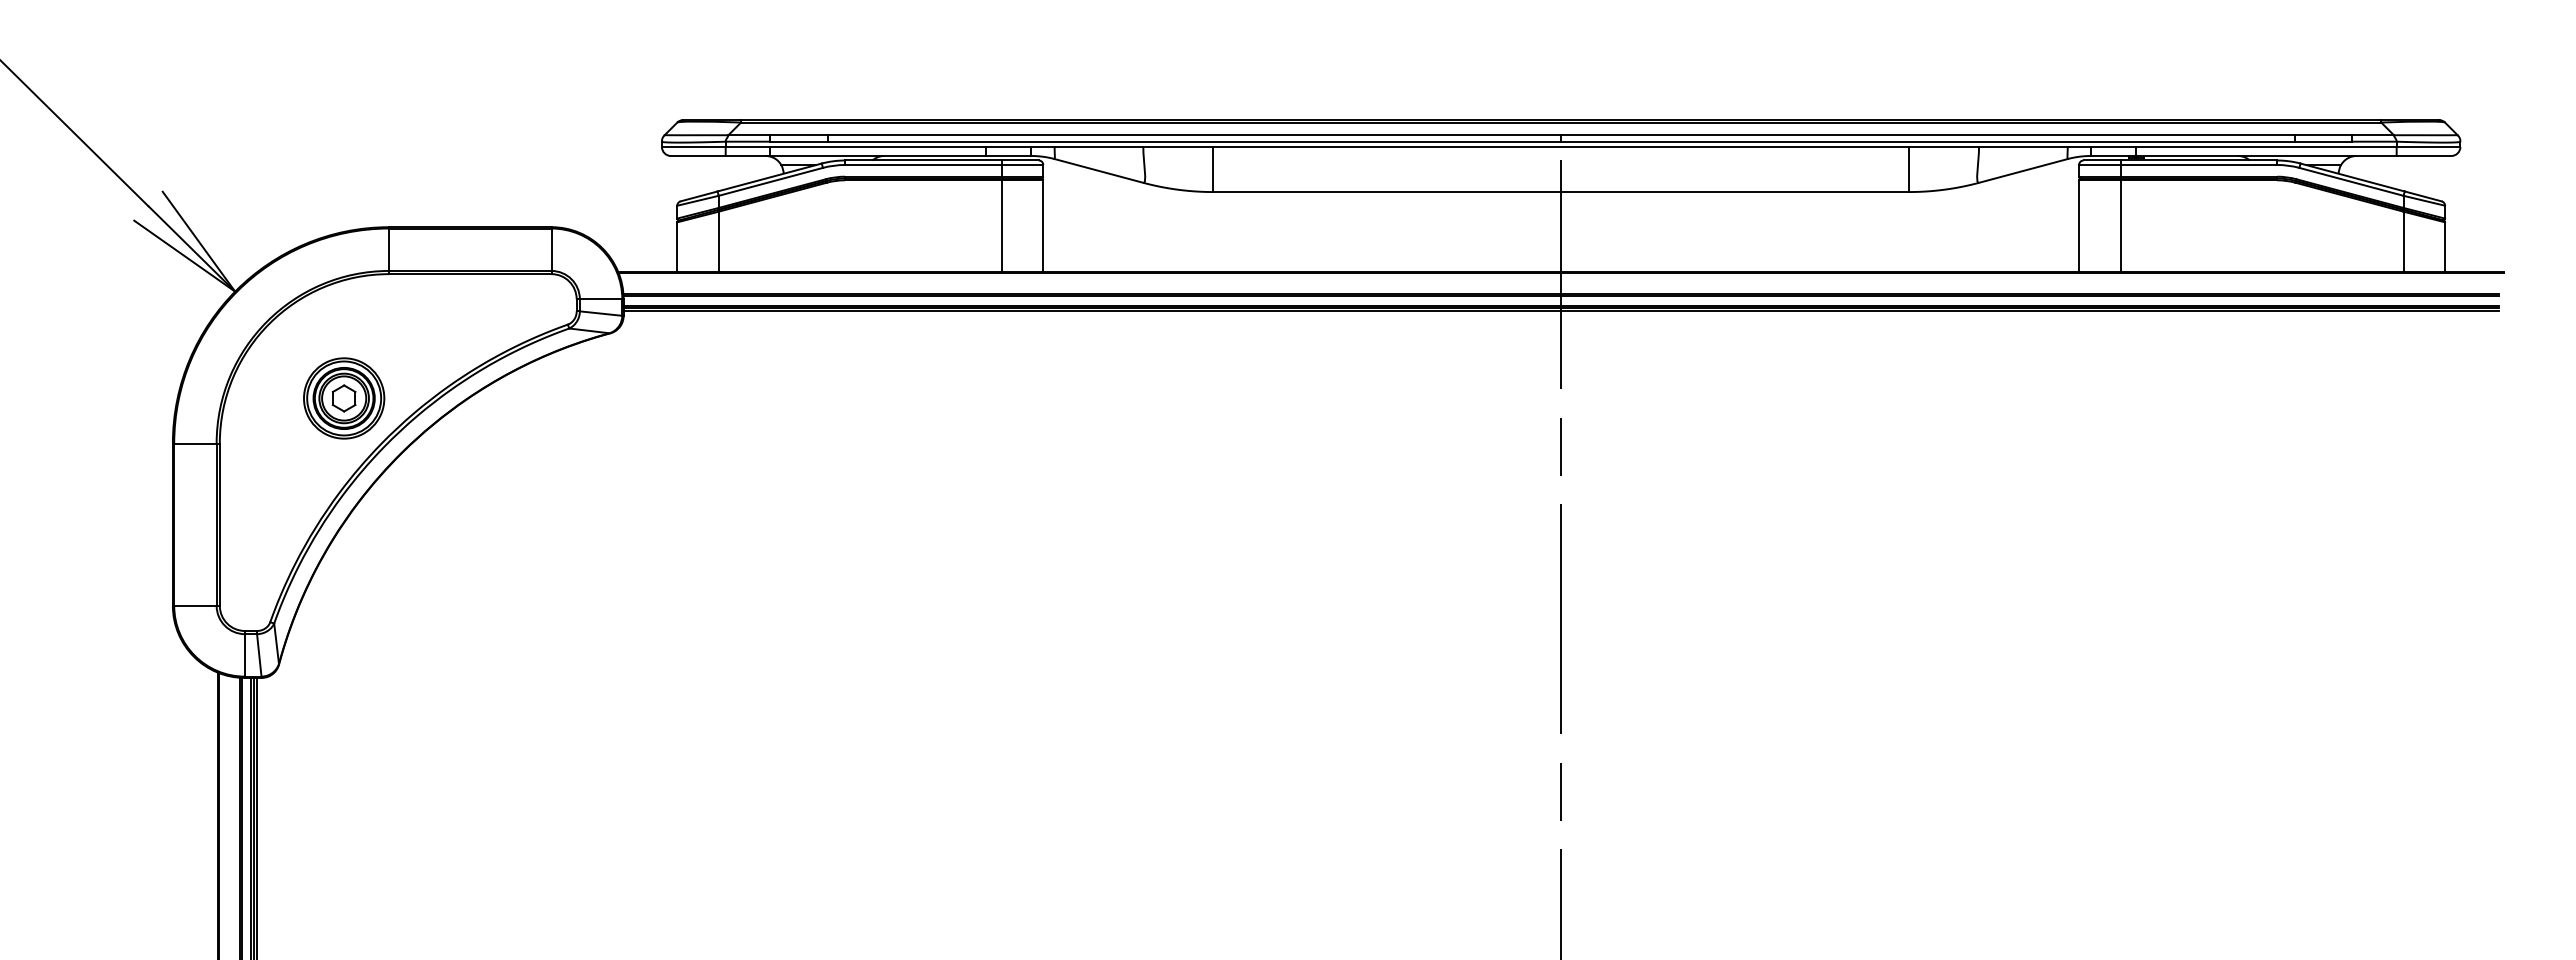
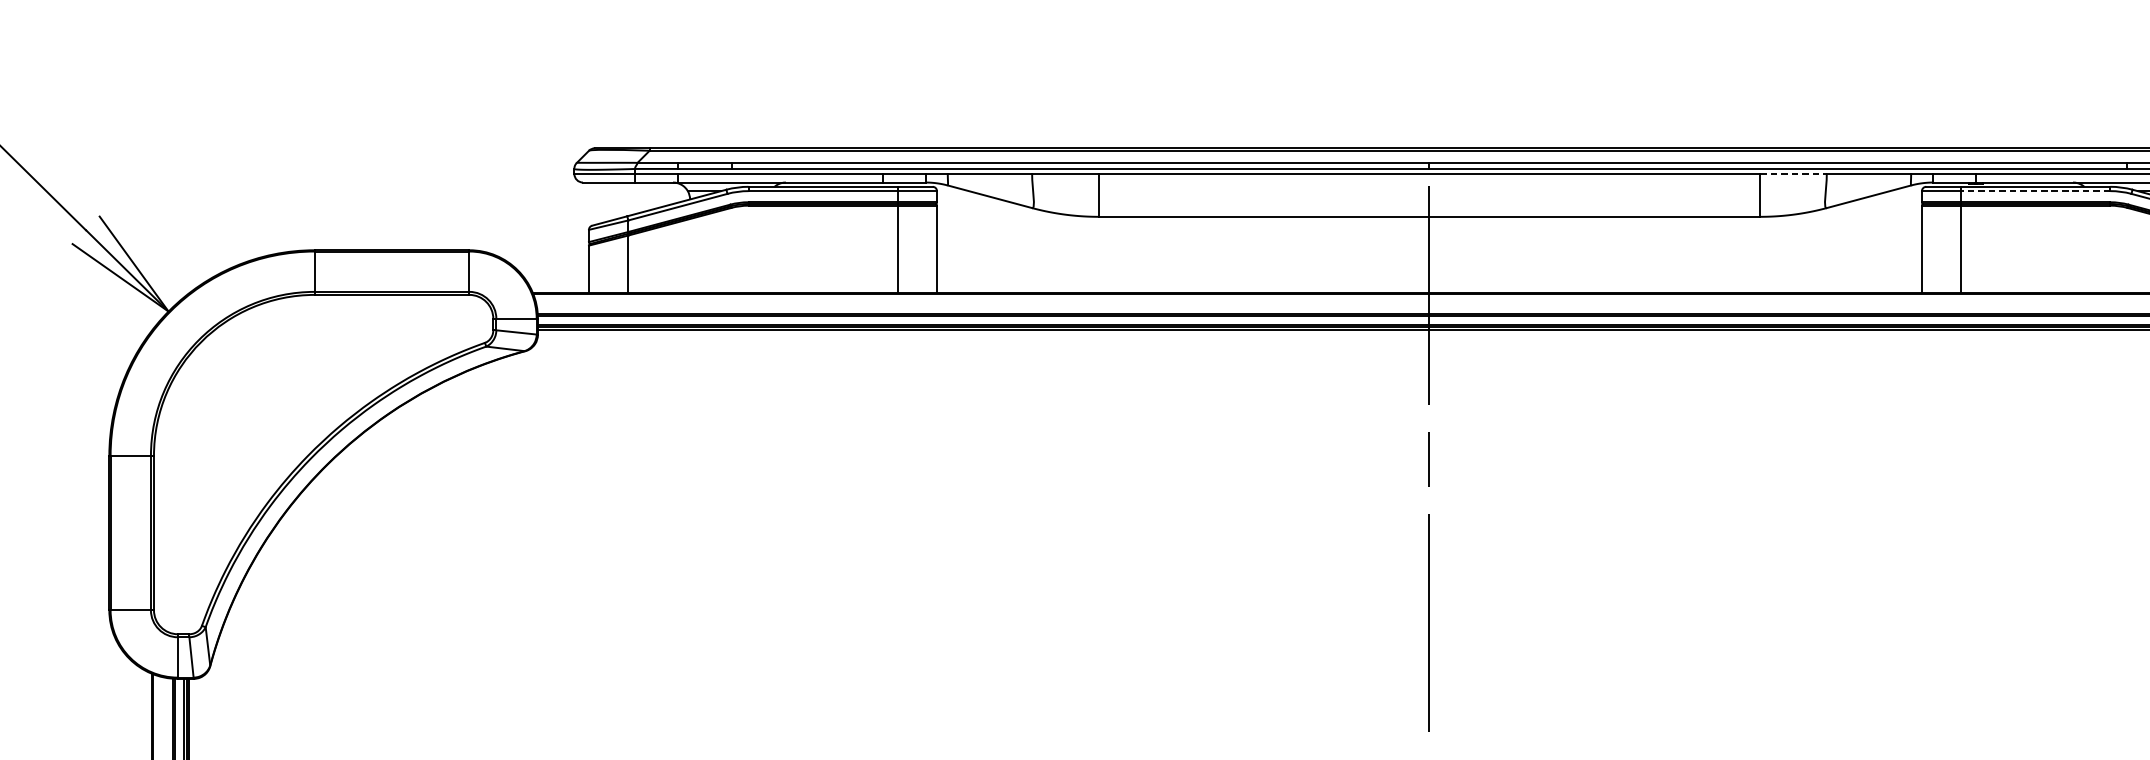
line: (1944, 146) -> (1793, 173), solid -> dashed
line: (2198, 165) -> (2035, 191), solid -> dashed
part: (344, 398) -> (272, 413), removed

